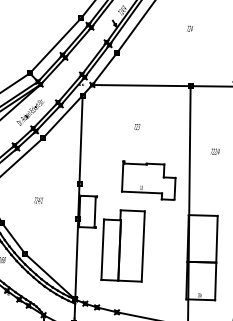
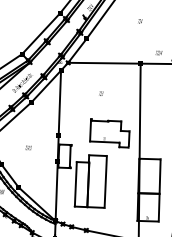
text: (214, 151) -> (158, 52), moved

